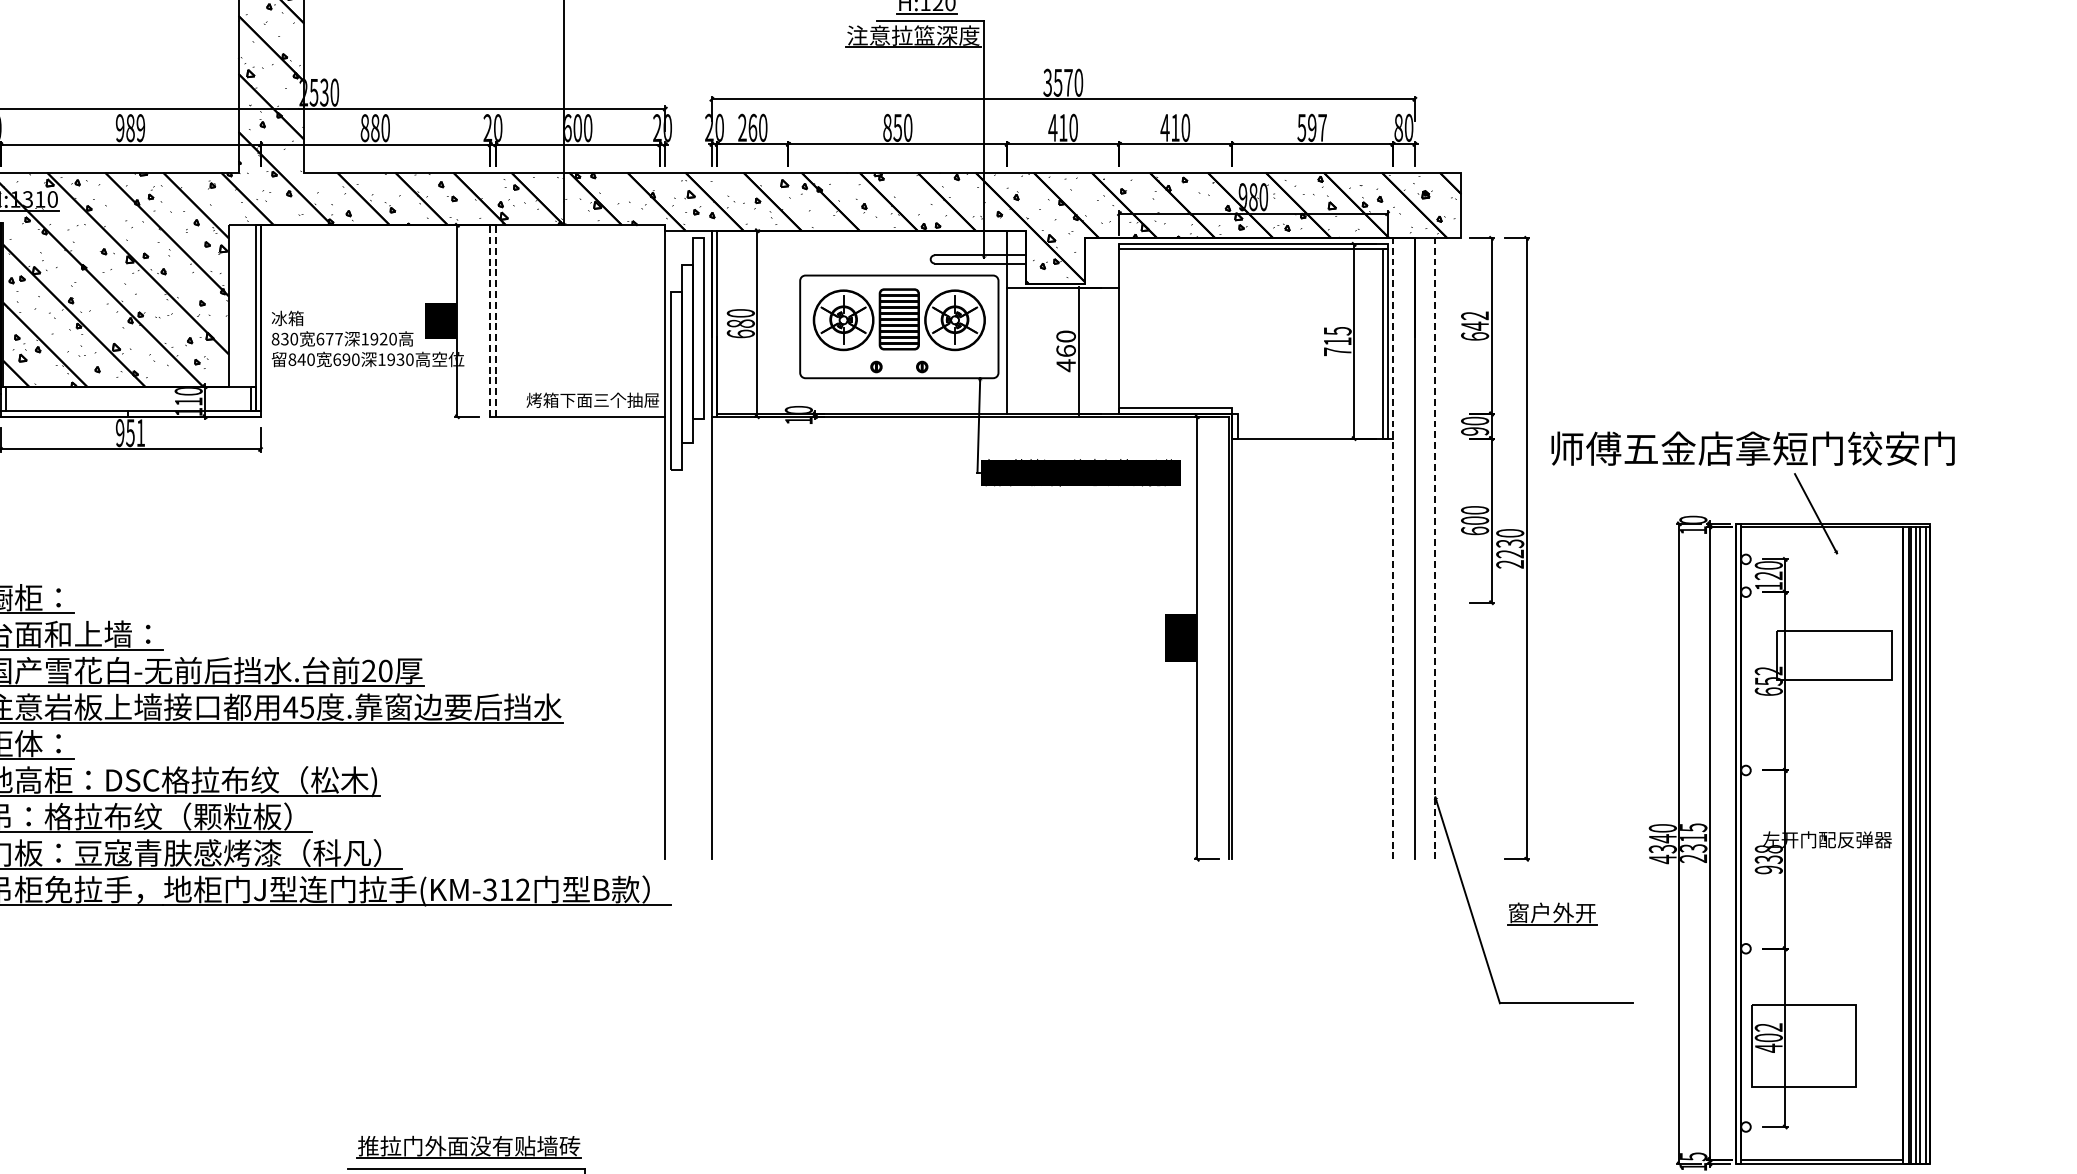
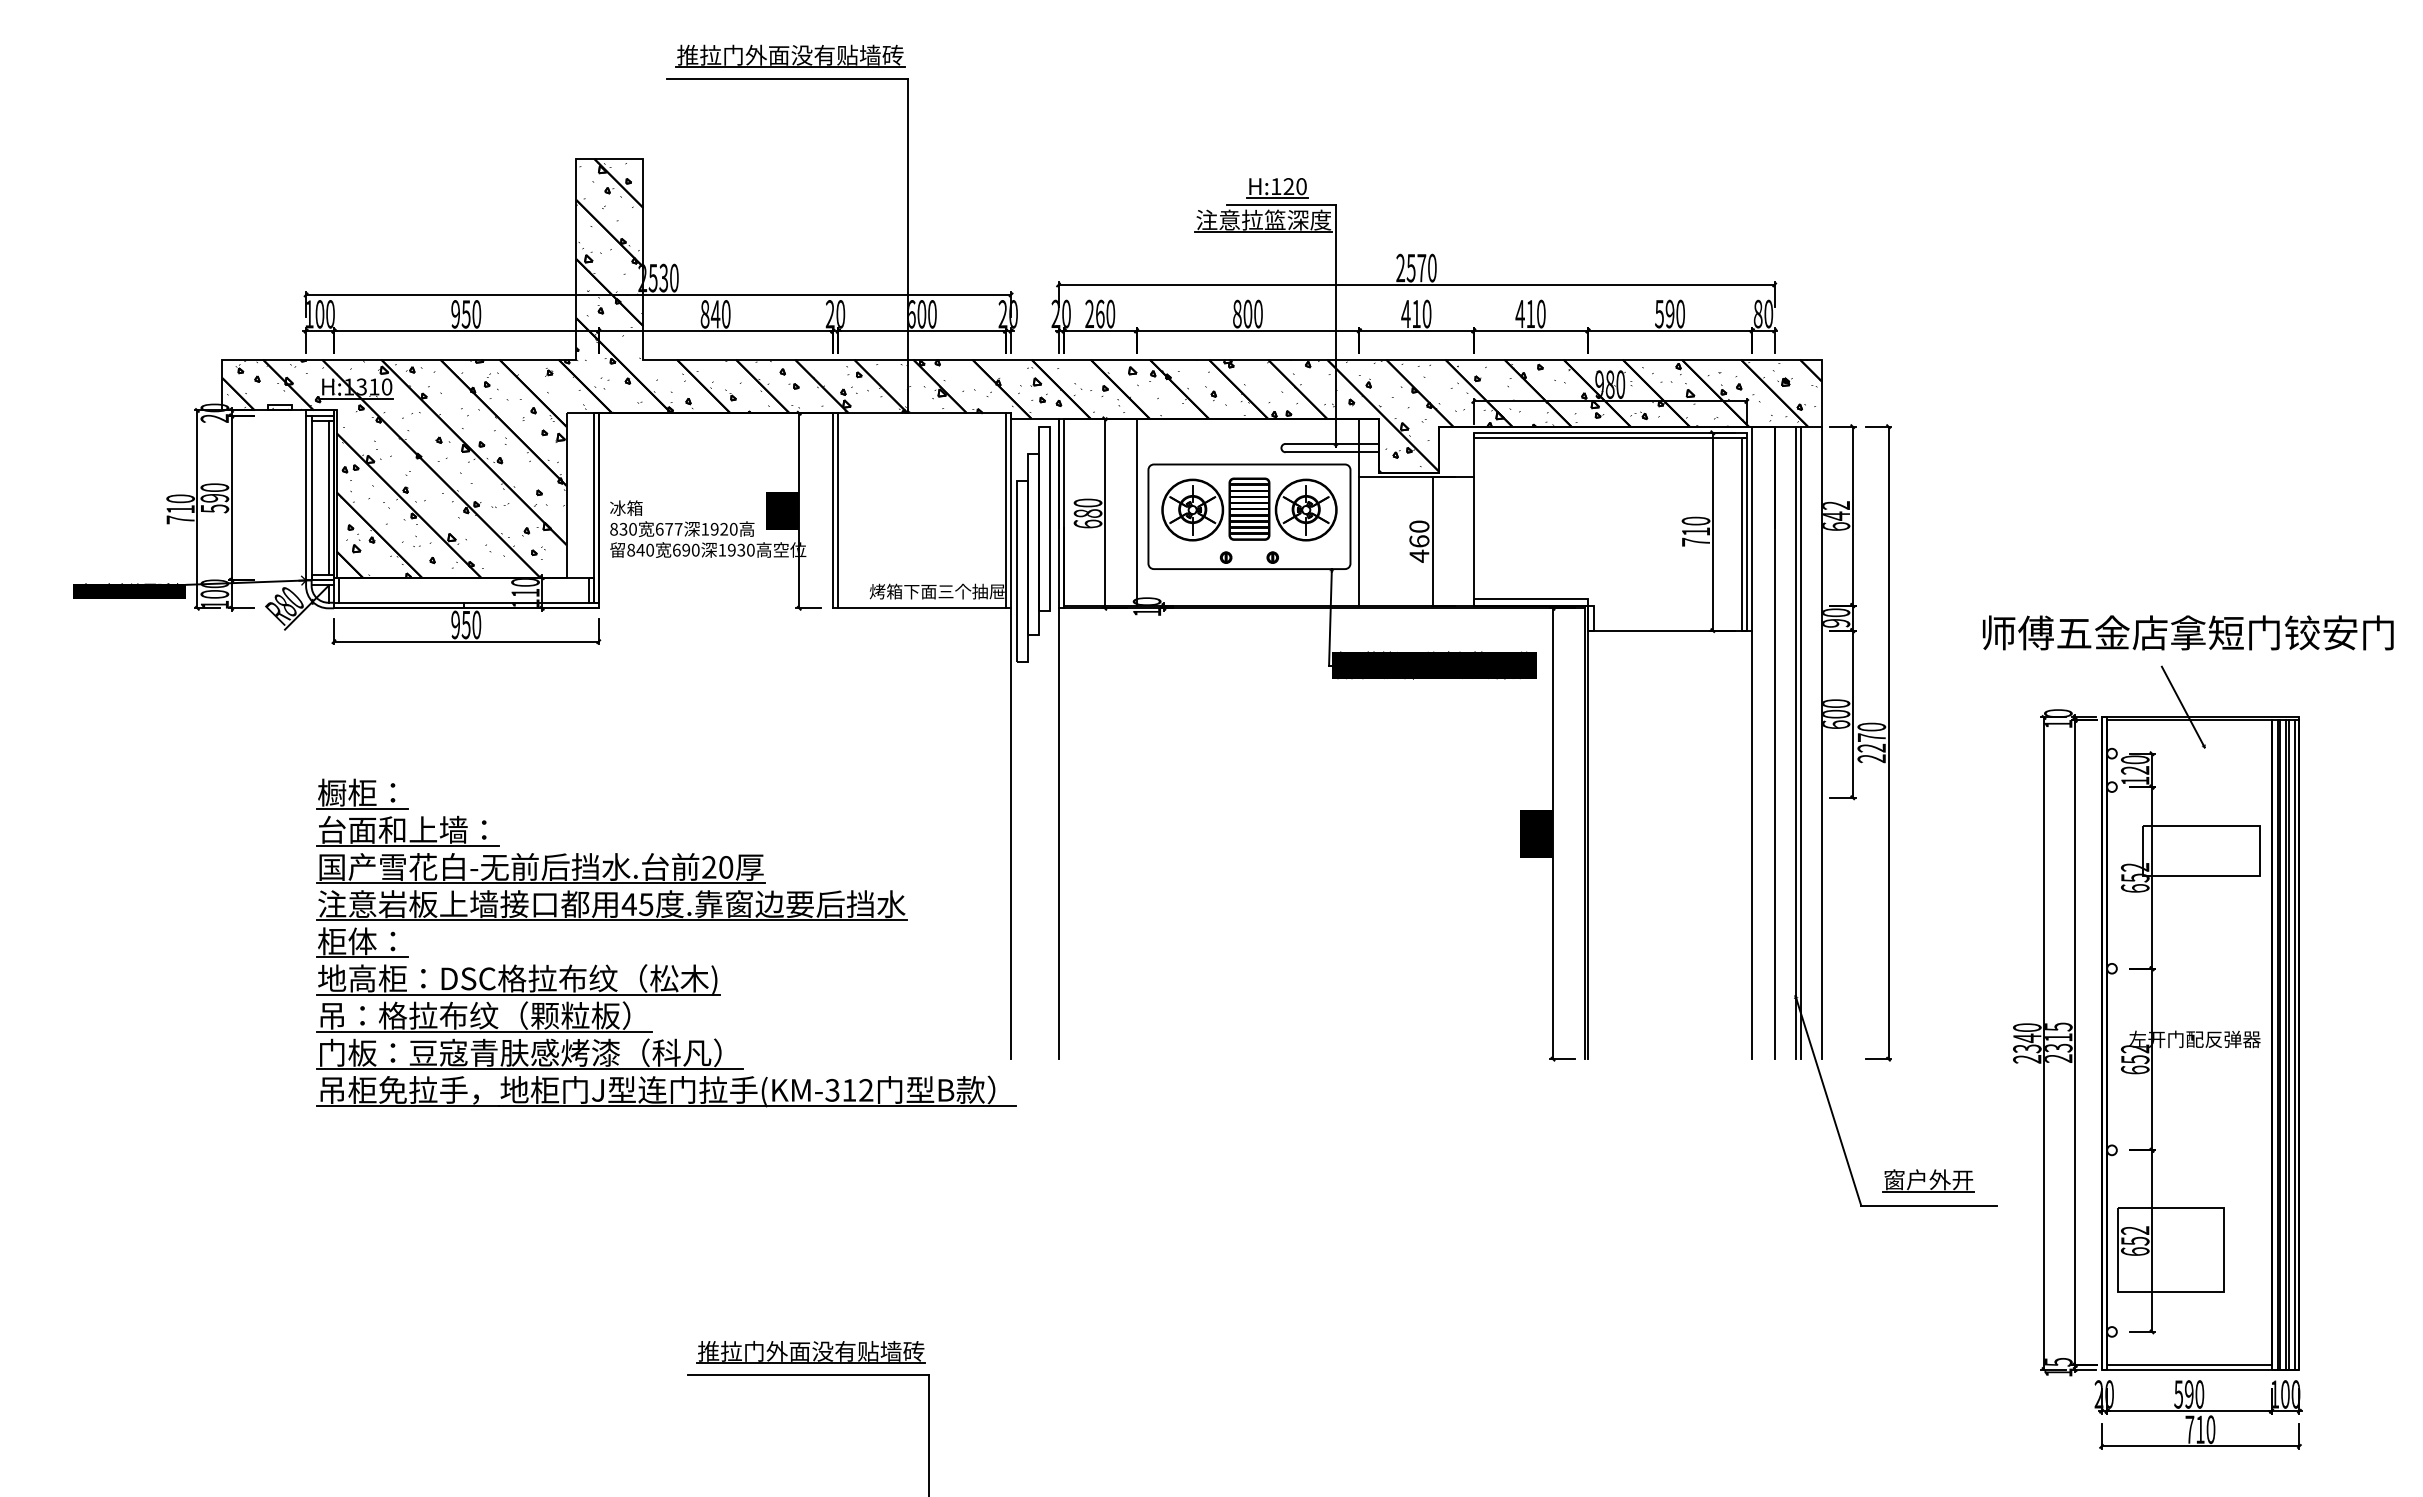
text: (1047, 83) -> (1400, 268), 3570 -> 2570
text: (897, 127) -> (1247, 313), 850 -> 800
text: (1322, 127) -> (1680, 313), 597 -> 590
text: (135, 128) -> (471, 314), 989 -> 950
text: (375, 128) -> (715, 314), 880 -> 840
line: (490, 320) -> (832, 510), dashed -> solid
line: (495, 320) -> (838, 510), dashed -> solid
line: (659, 320) -> (1005, 510), added
line: (788, 321) -> (1136, 511), added
text: (1337, 330) -> (1695, 520), 715 -> 710
text: (140, 432) -> (476, 624), 951 -> 950
text: (1753, 448) -> (2188, 632), moved
text: (1509, 543) -> (1871, 737), 2230 -> 2270
line: (1393, 548) -> (1752, 742), dashed -> solid
line: (1435, 548) -> (1795, 742), dashed -> solid
line: (1441, 548) -> (1801, 742), added
line: (1461, 548) -> (1822, 742), added
text: (1663, 859) -> (2027, 1059), 4340 -> 2340
text: (1769, 859) -> (2135, 1059), 938 -> 652
part: (1552, 913) -> (1928, 1180), moved
text: (1769, 1043) -> (2135, 1246), 402 -> 652

